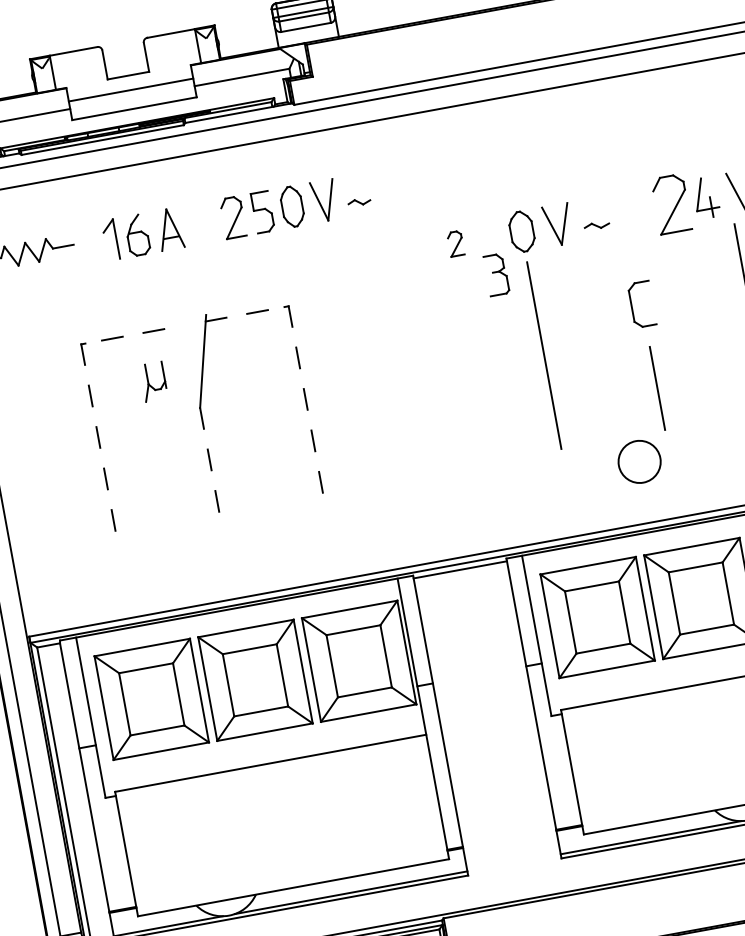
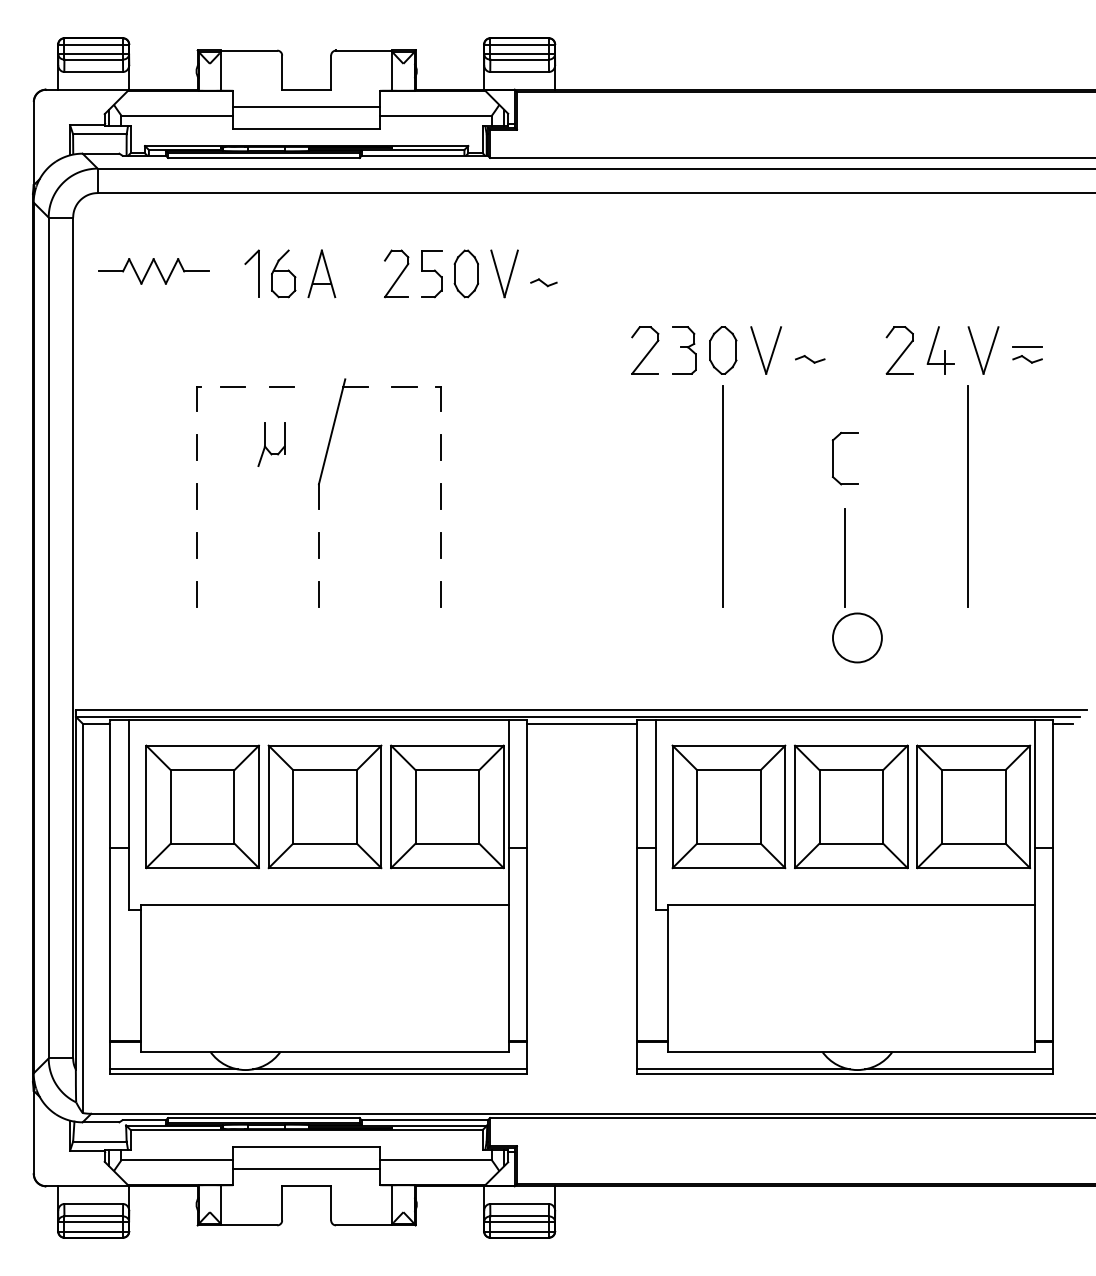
part: (671, 204) -> (899, 350), size x0.71
part: (456, 243) -> (645, 350), size x1.67
part: (496, 274) -> (684, 350), moved
circle: (639, 461) -> (857, 637), moved

